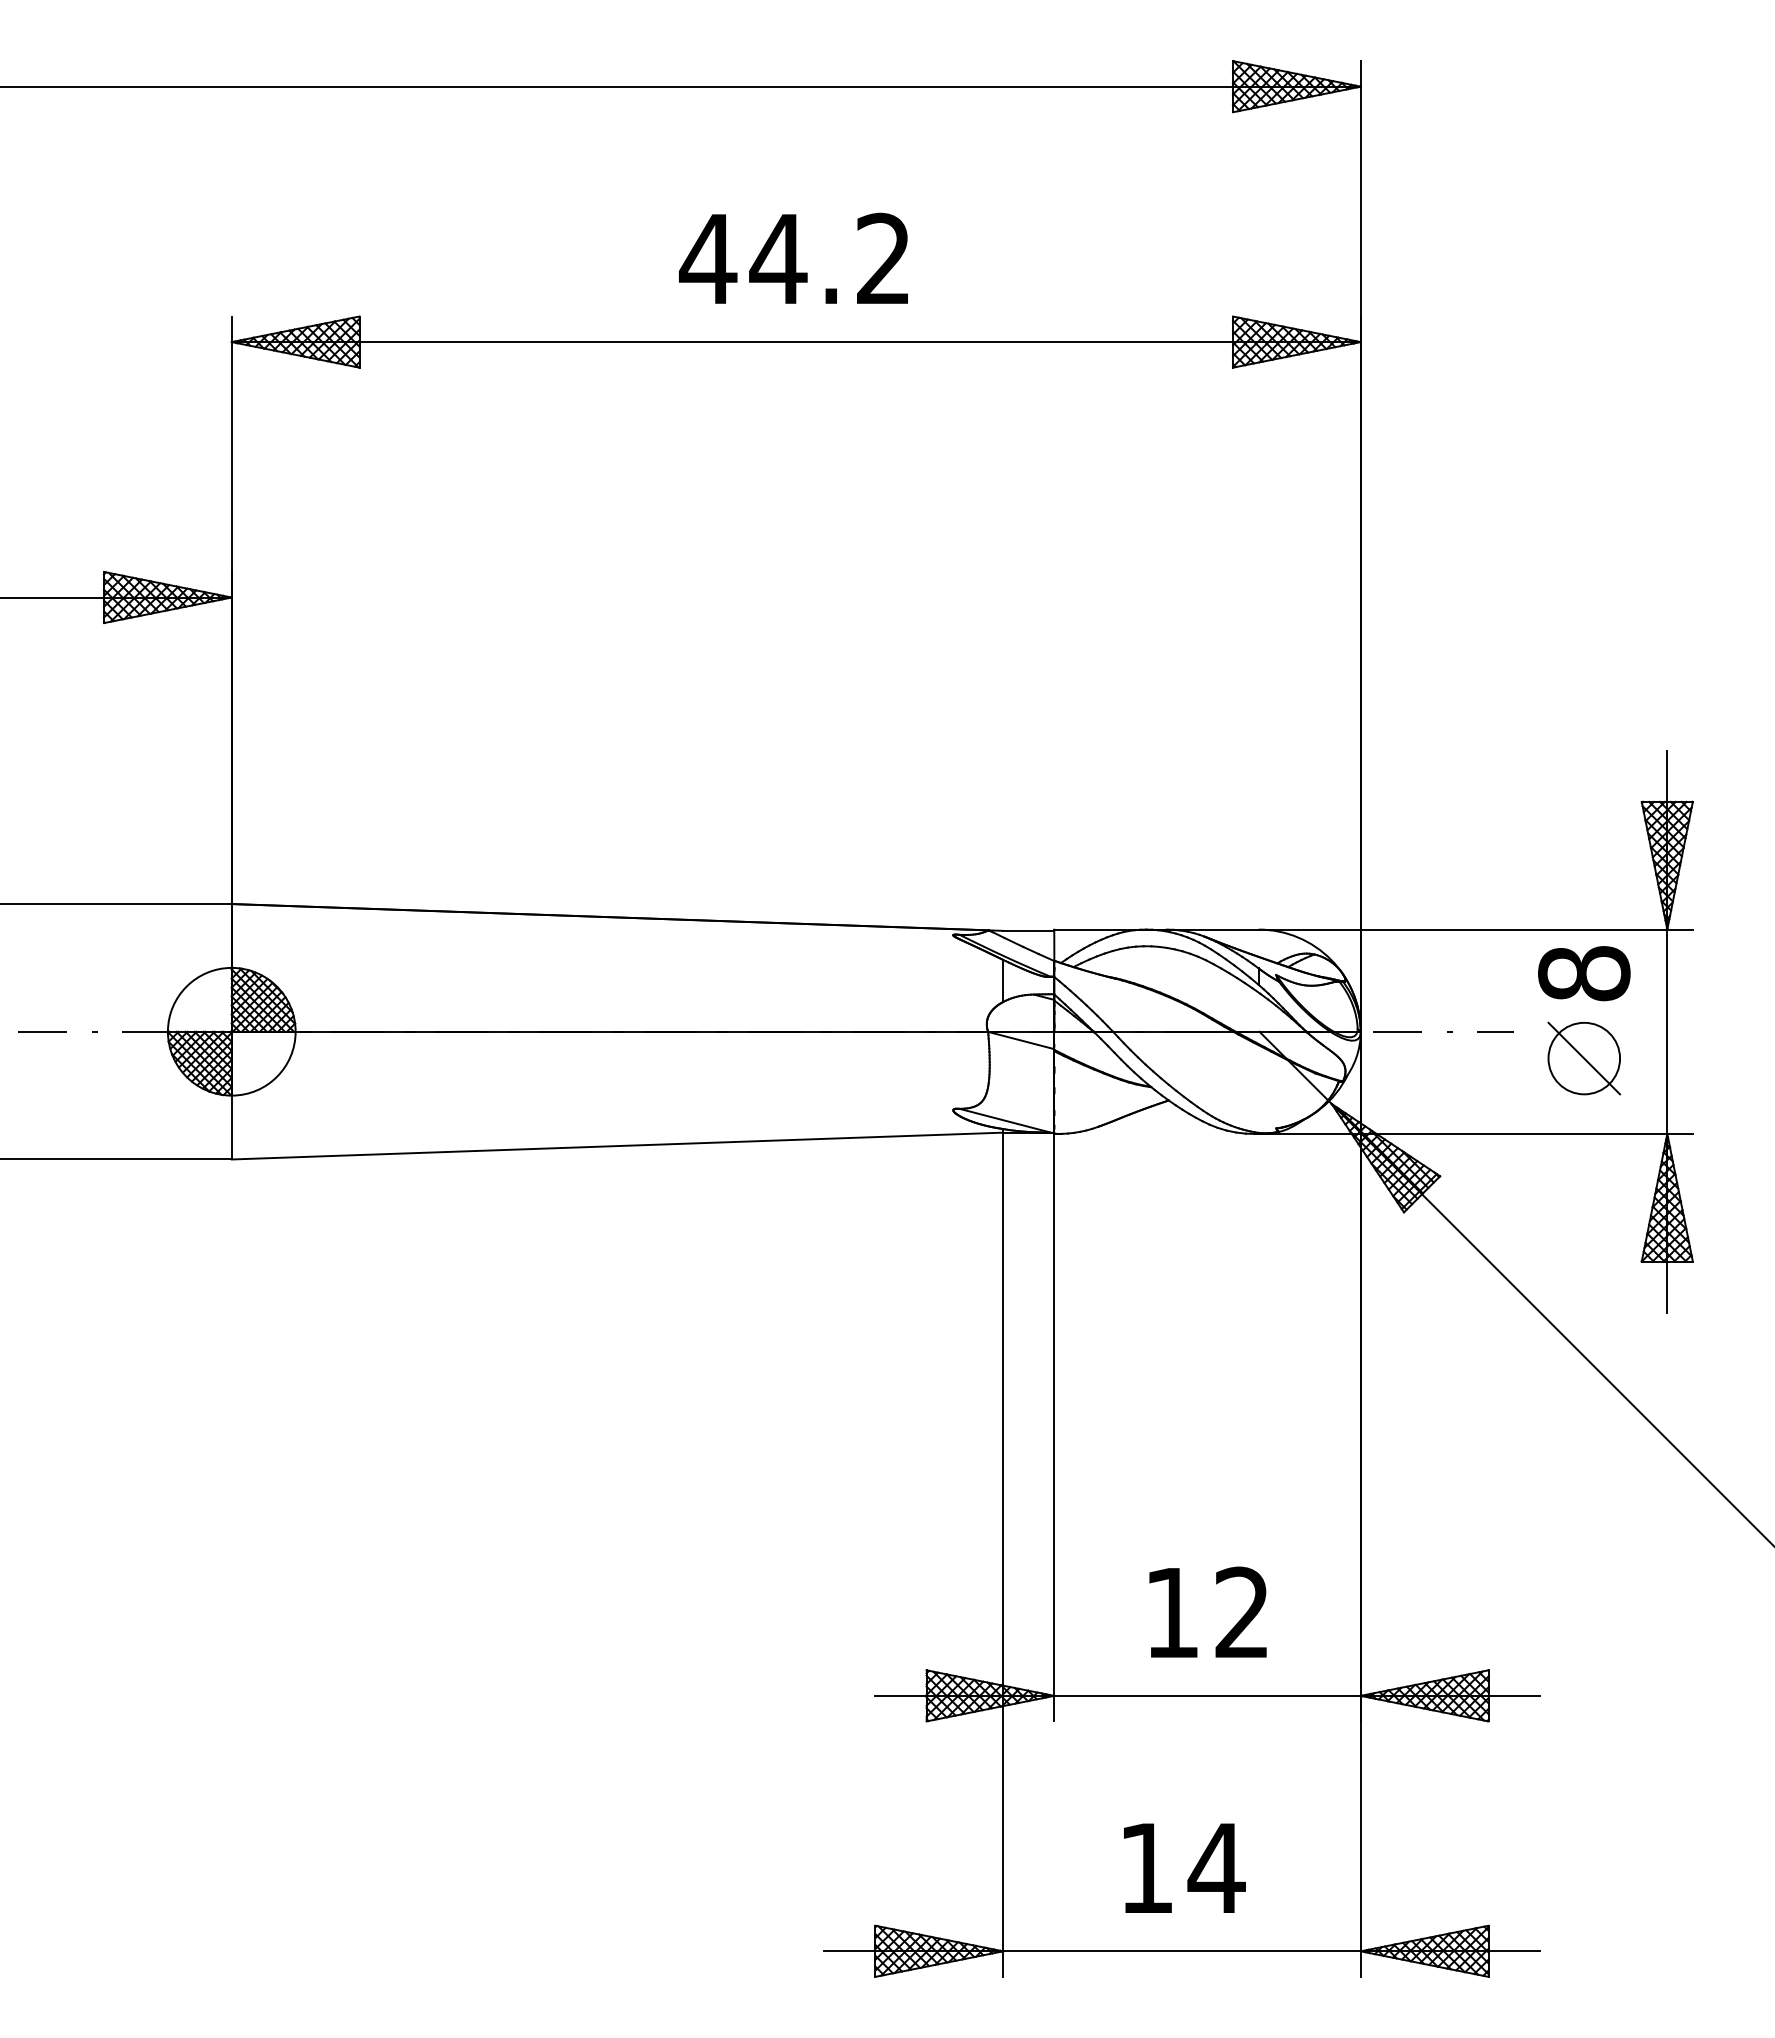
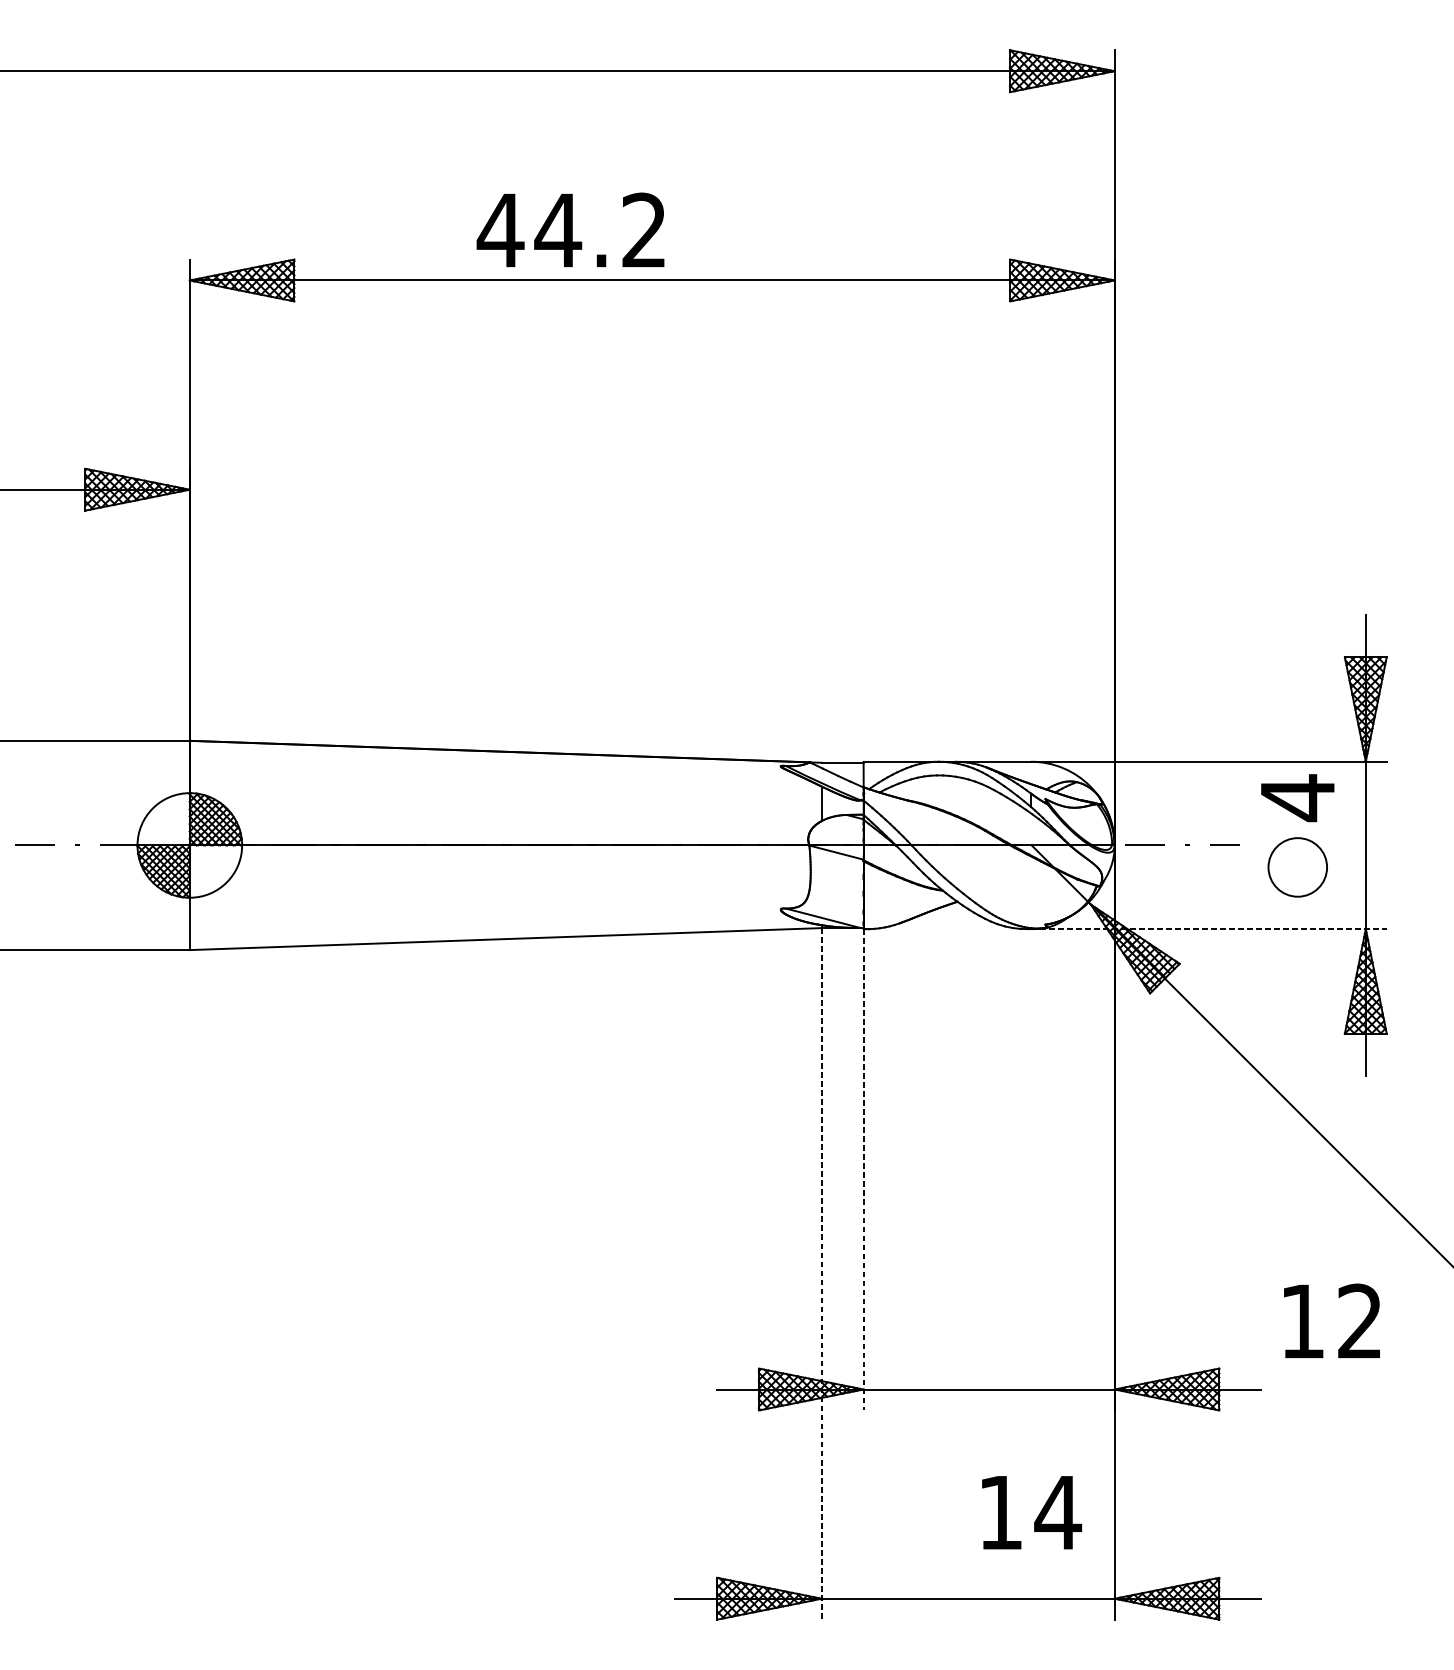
text: (793, 257) -> (570, 229), moved
text: (1584, 973) -> (1297, 797), 8 -> 4
line: (1584, 1058) -> (1297, 867), removed
line: (1476, 1133) -> (1209, 928), solid -> dashed
line: (1054, 1427) -> (863, 1169), solid -> dashed
line: (1003, 1555) -> (822, 1274), solid -> dashed
text: (1207, 1611) -> (1331, 1320), moved
text: (1184, 1867) -> (1031, 1512), moved

